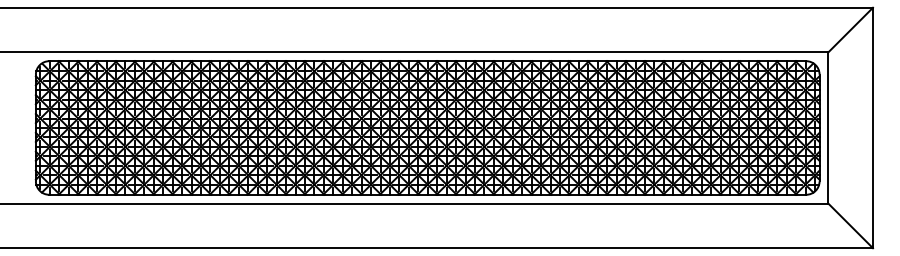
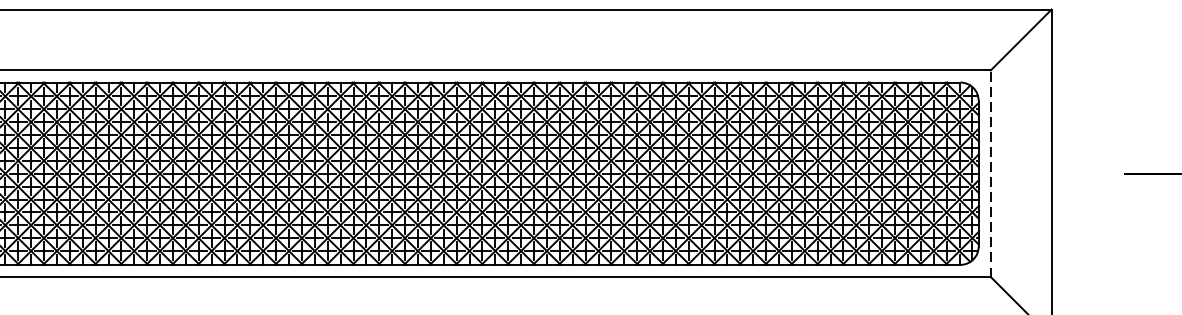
line: (828, 128) -> (990, 174), solid -> dashed

